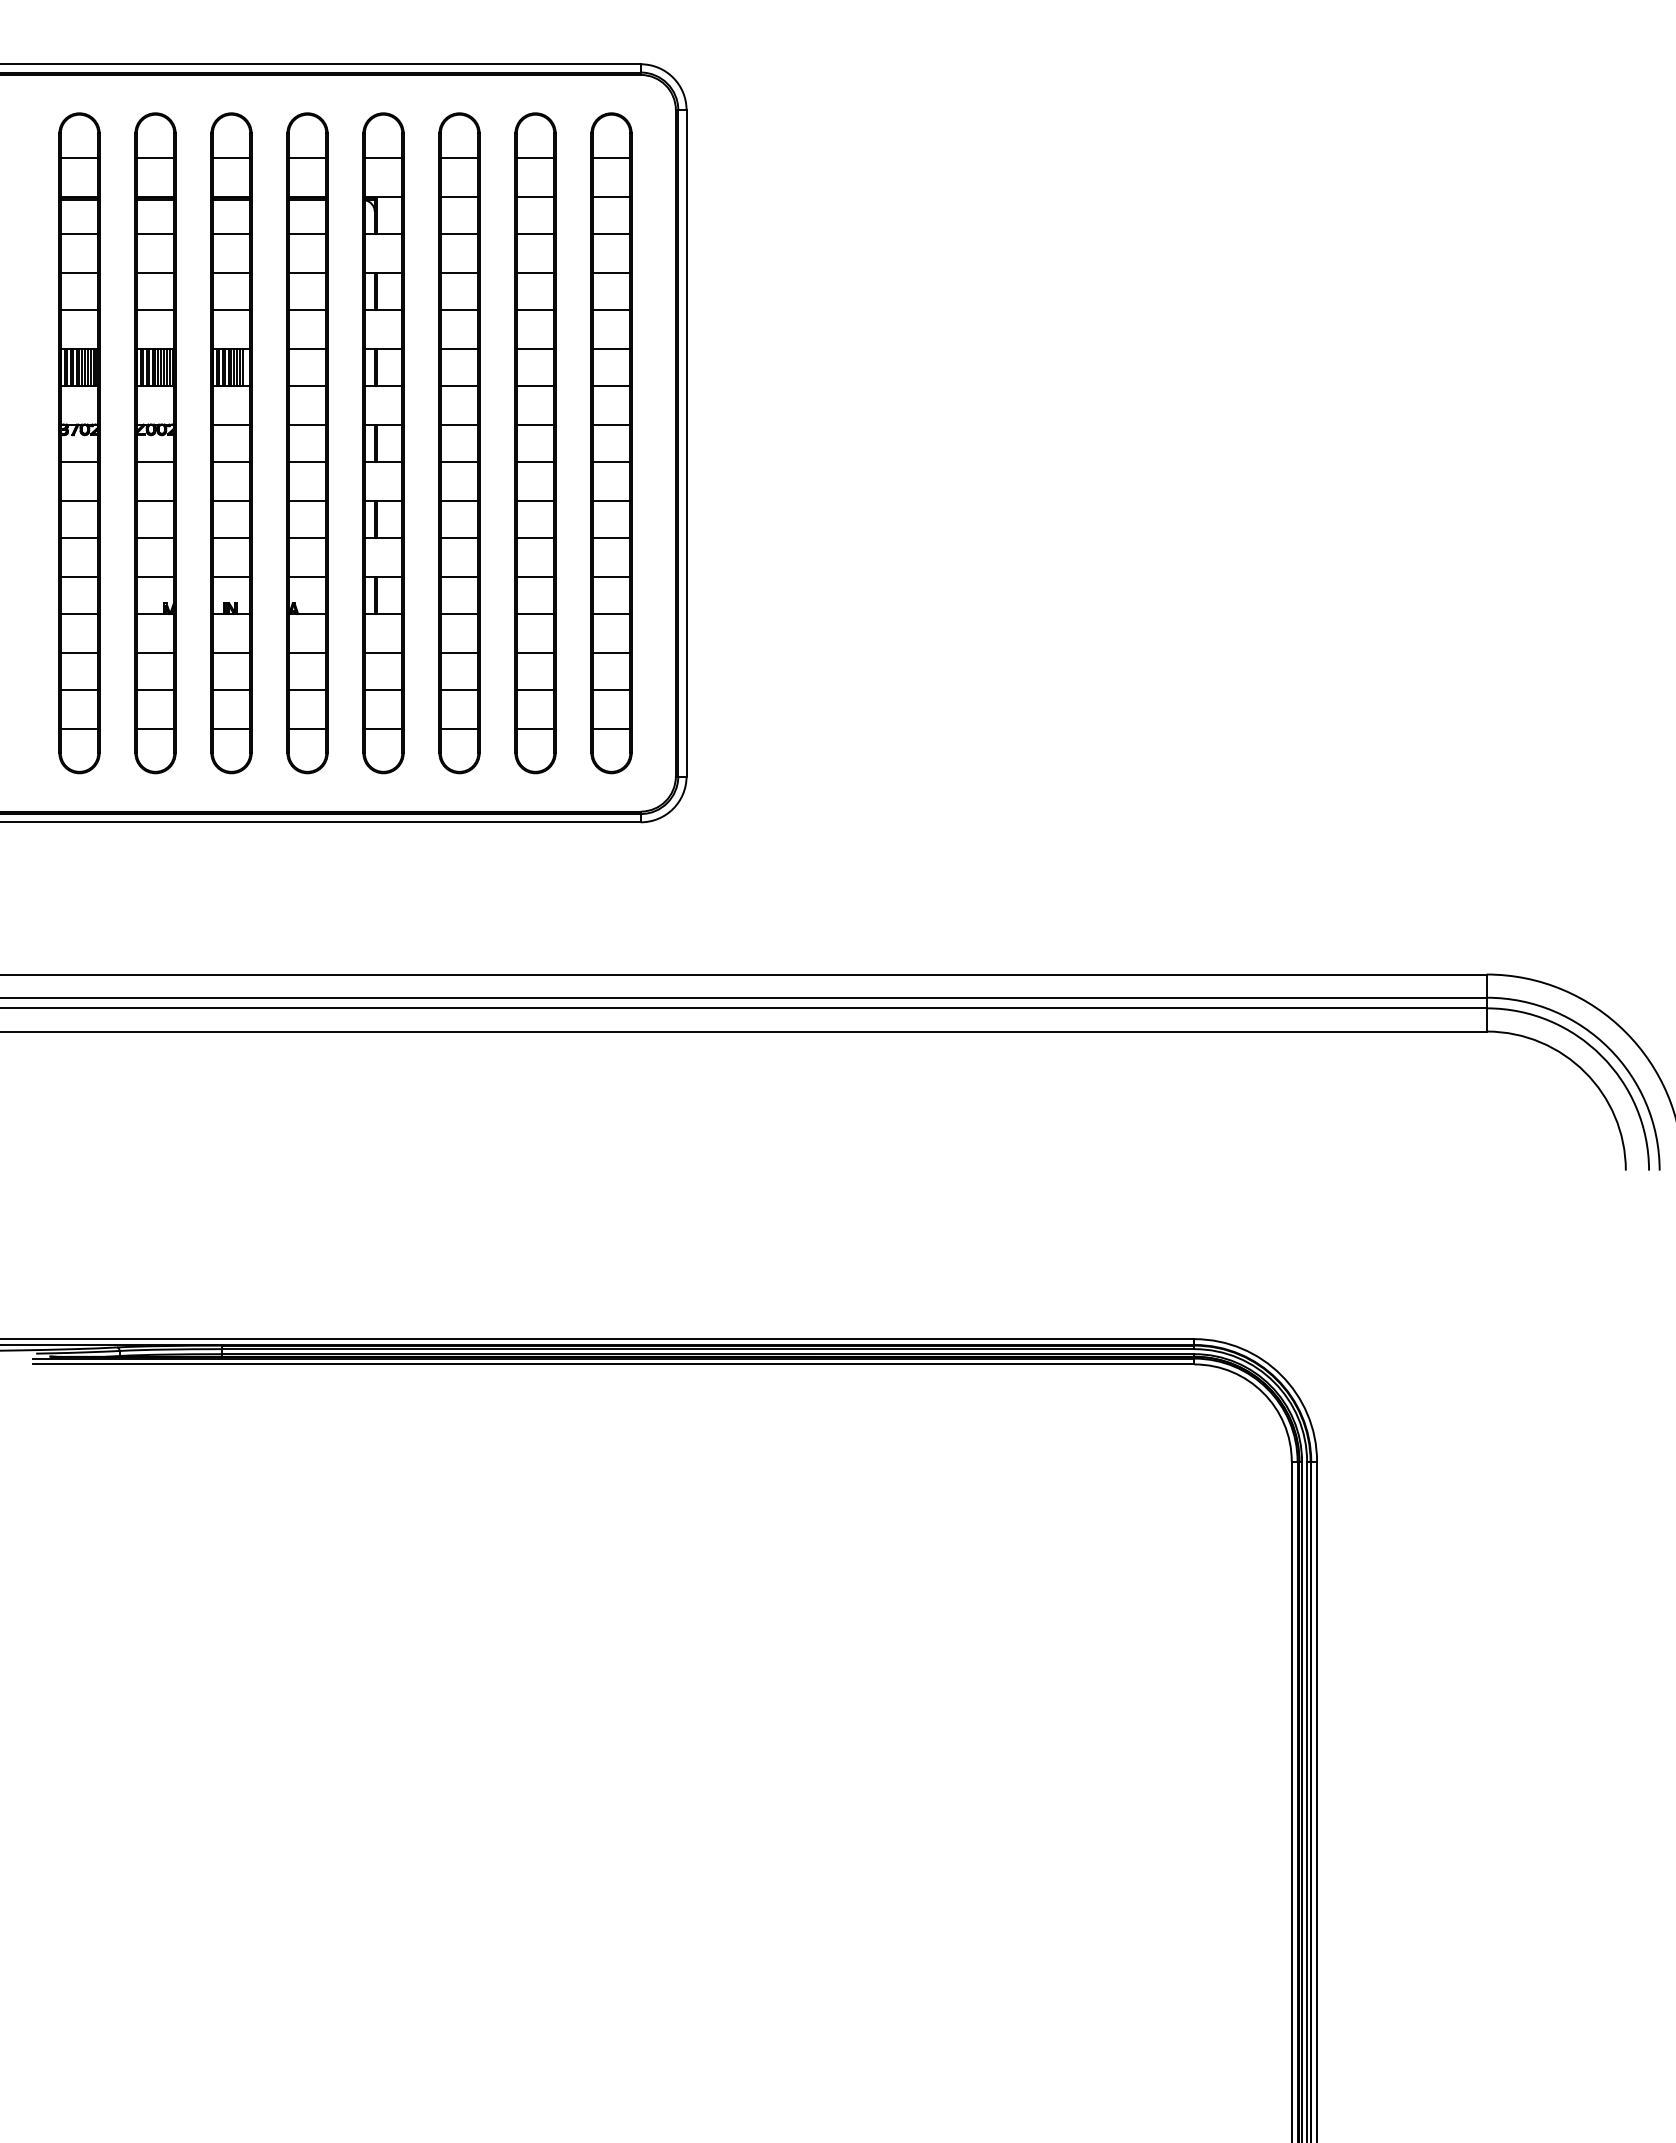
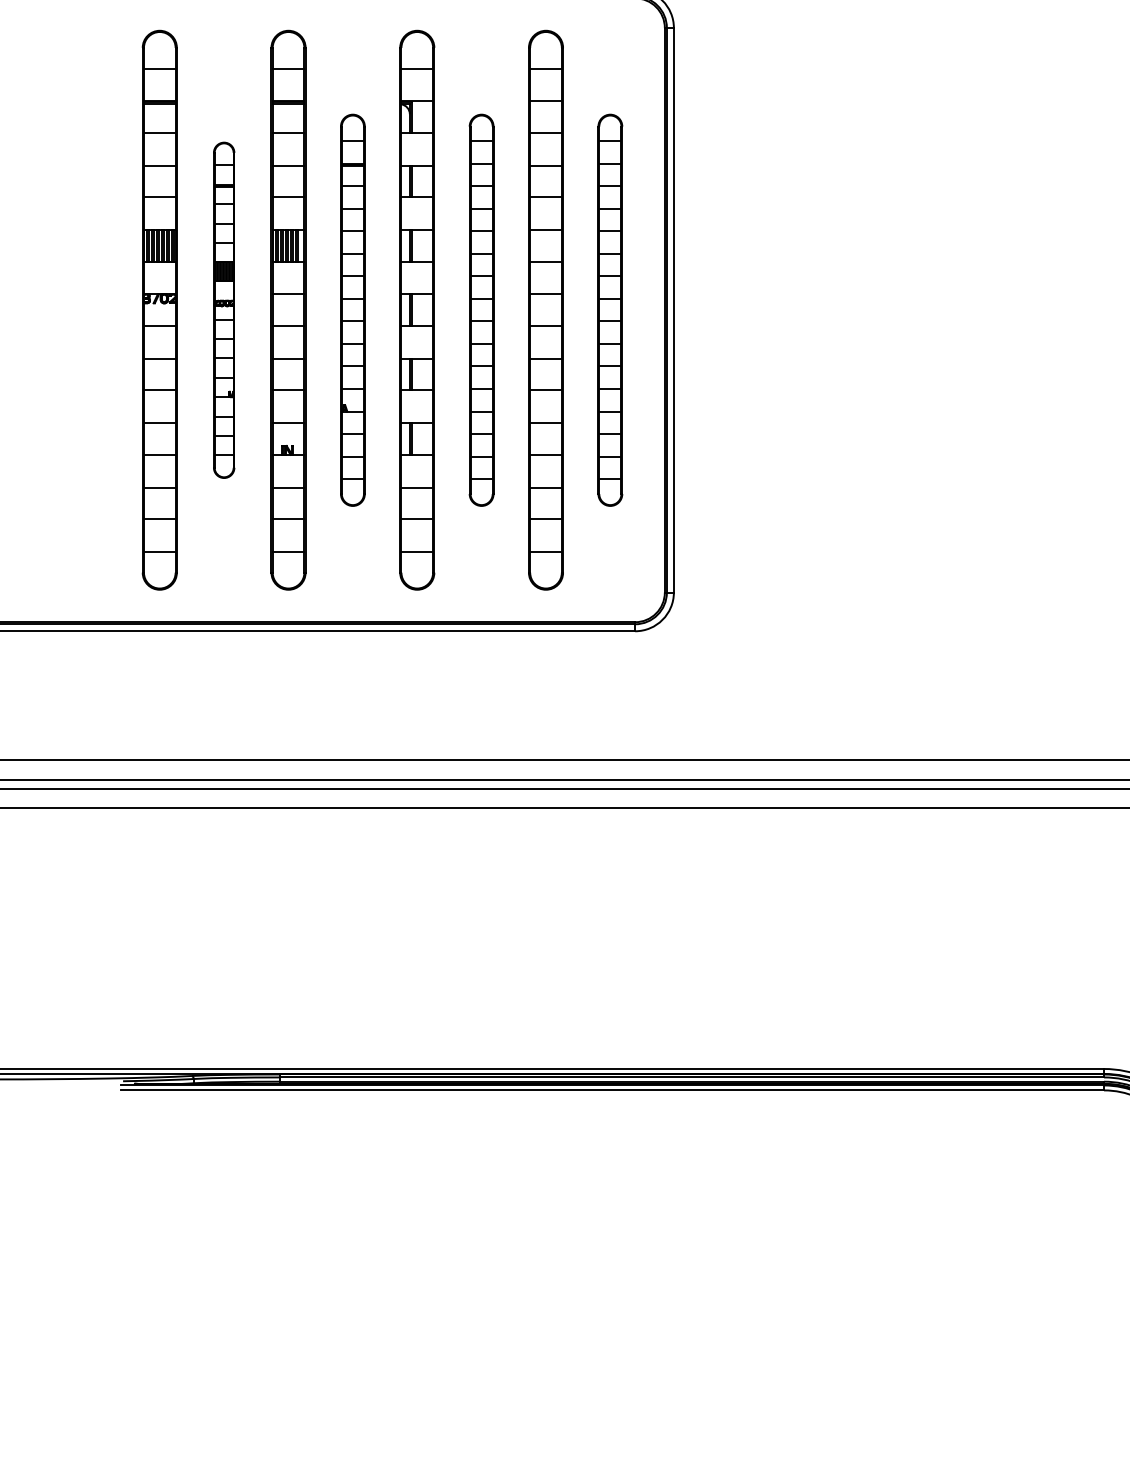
part: (155, 443) -> (224, 310), size x0.6
part: (307, 443) -> (352, 310), size x0.7
part: (459, 443) -> (481, 310), size x0.7
part: (611, 443) -> (610, 310), size x0.7

